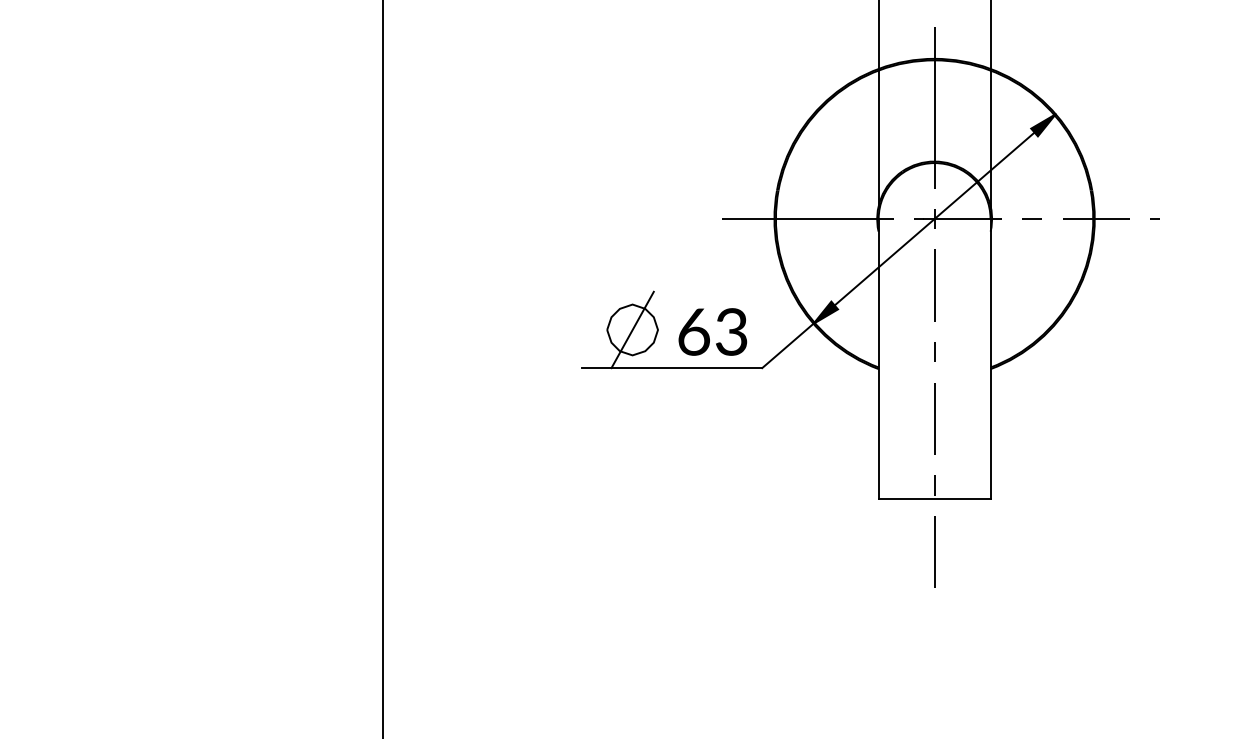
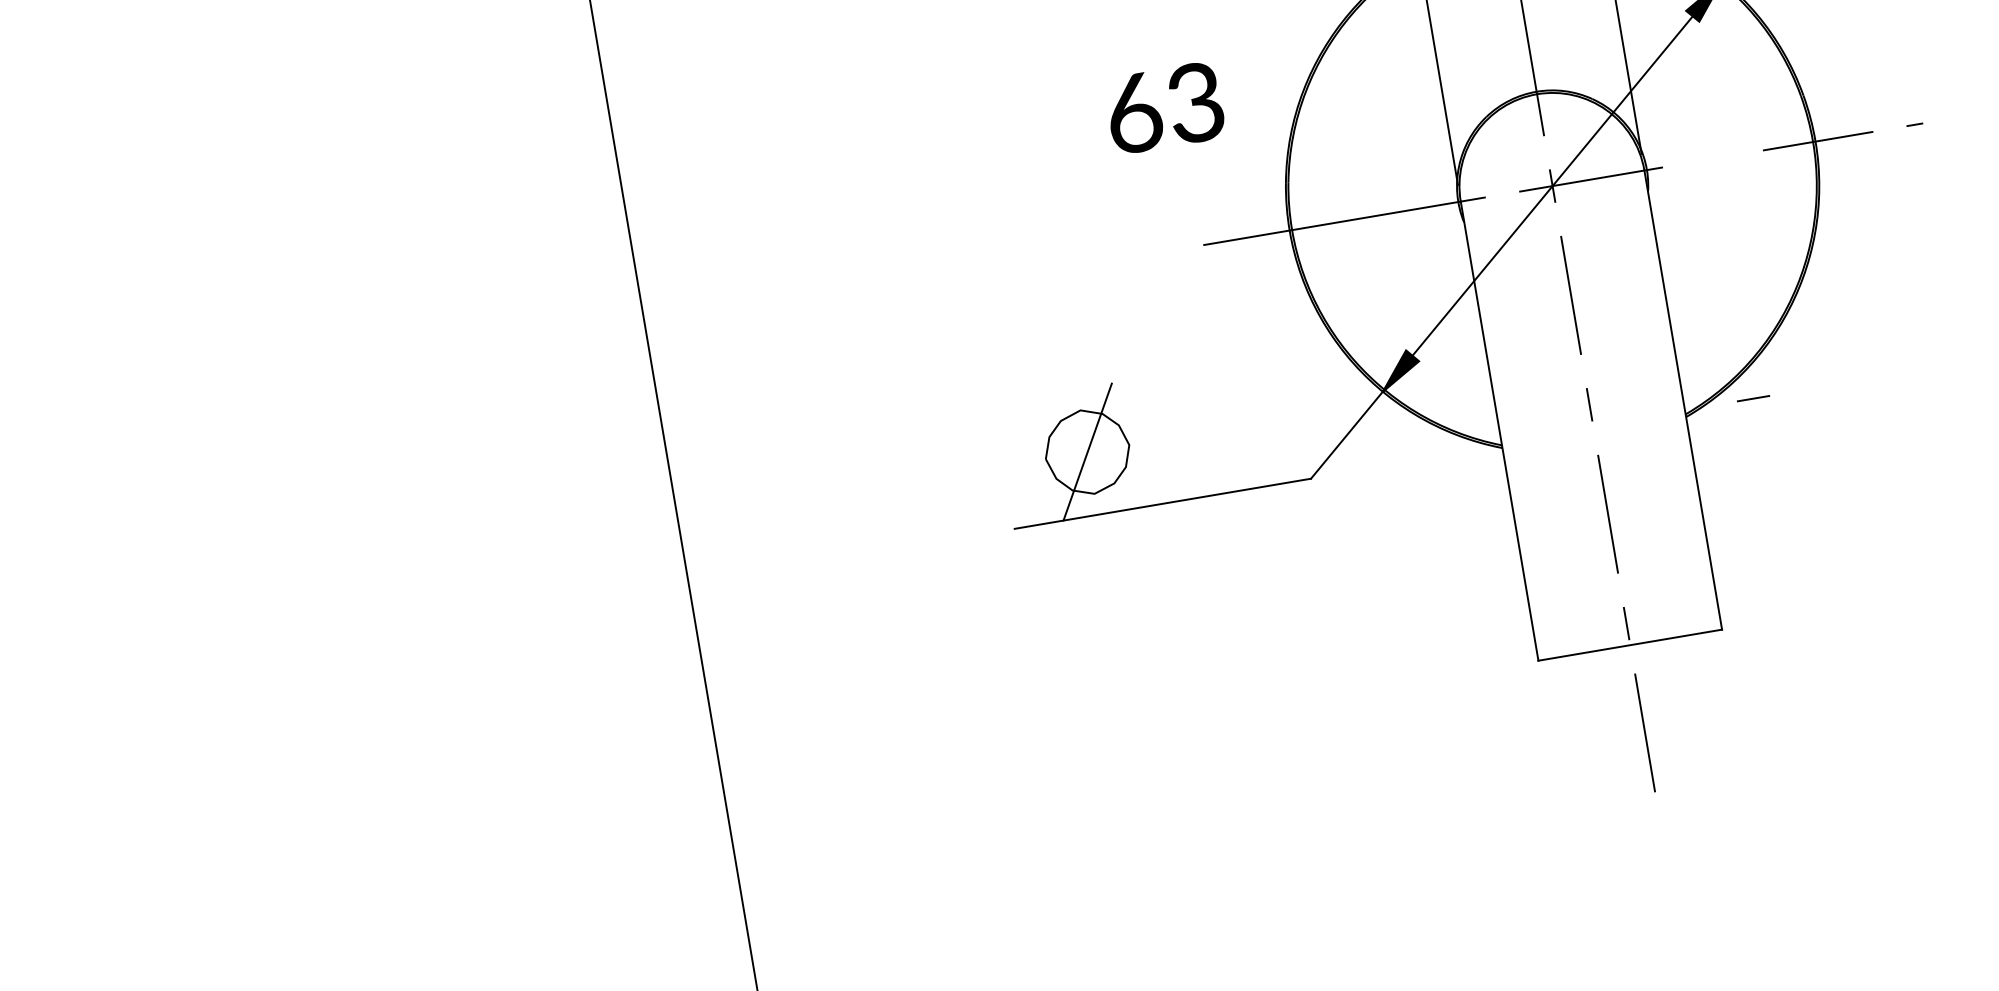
line: (1031, 218) -> (1752, 398), moved
text: (712, 331) -> (1164, 107), moved

